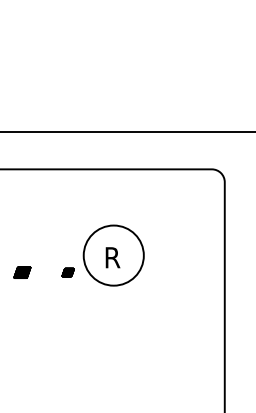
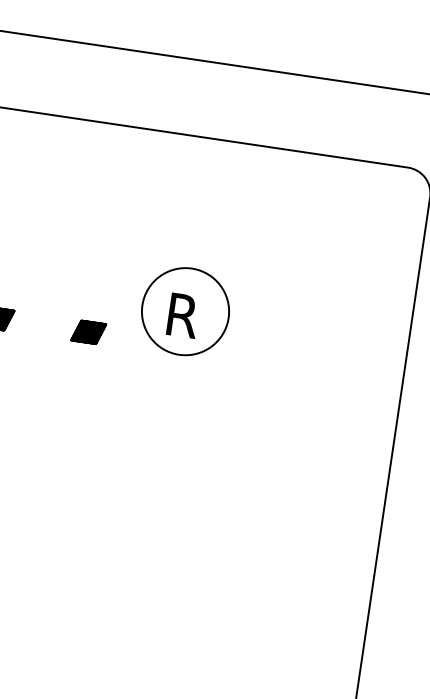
circle: (113, 255) -> (184, 311), size x0.71
part: (68, 272) -> (89, 332), size x1.43

